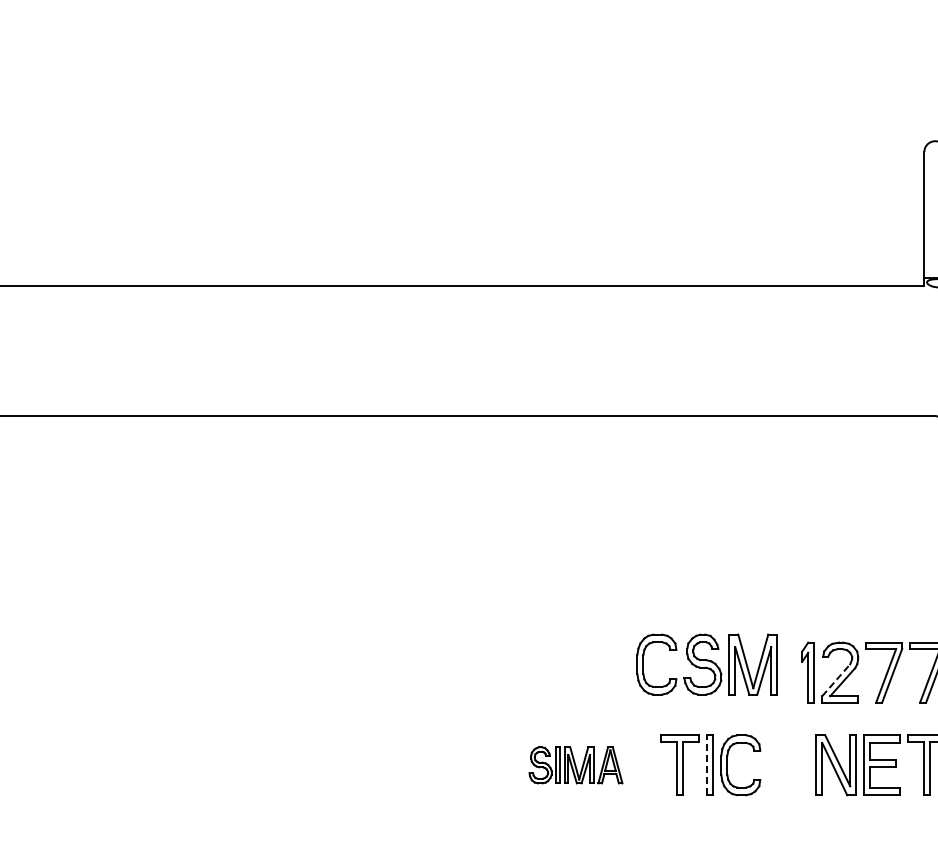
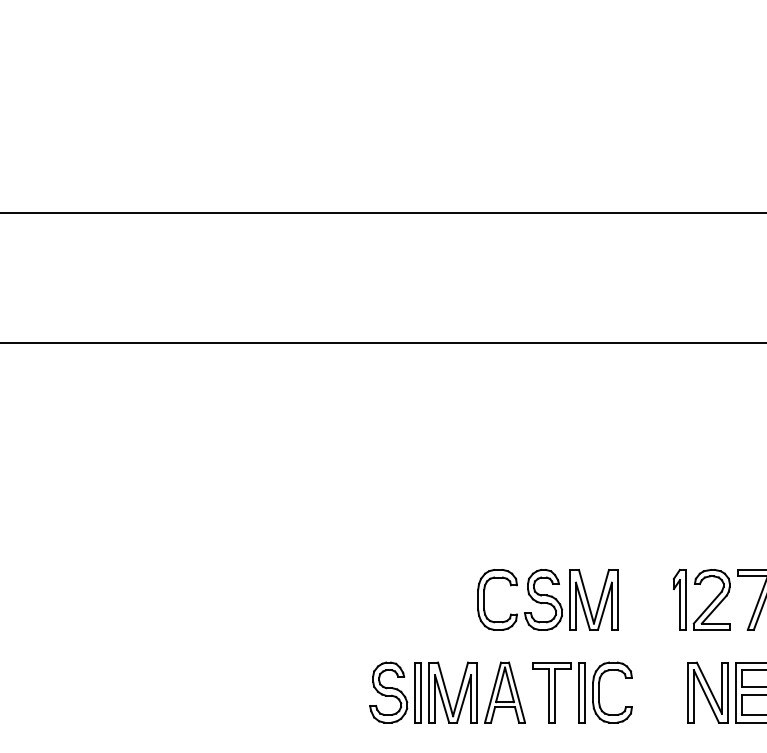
part: (706, 664) -> (547, 599), moved
line: (836, 679) -> (708, 606), dashed -> solid
part: (575, 765) -> (447, 692), size x1.67
line: (707, 765) -> (579, 692), dashed -> solid

